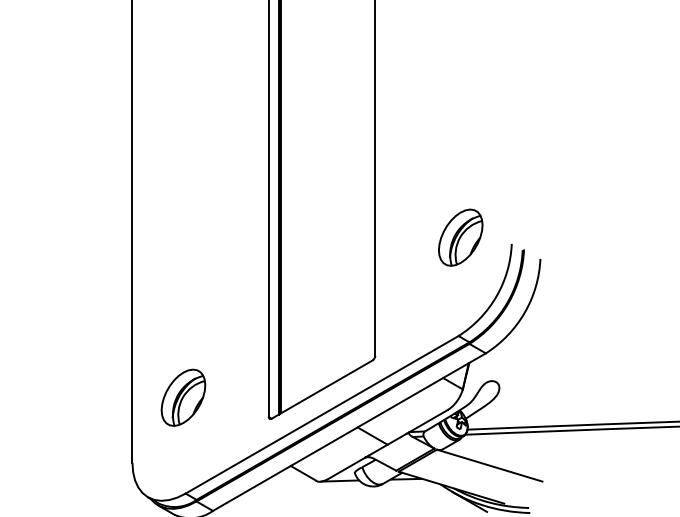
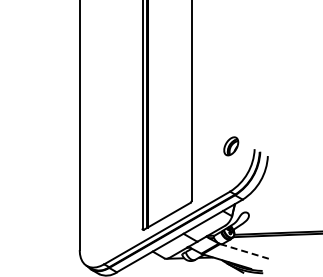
part: (461, 238) -> (231, 146), size x0.7
part: (184, 396) -> (103, 219), removed
line: (489, 465) -> (244, 251), solid -> dashed

